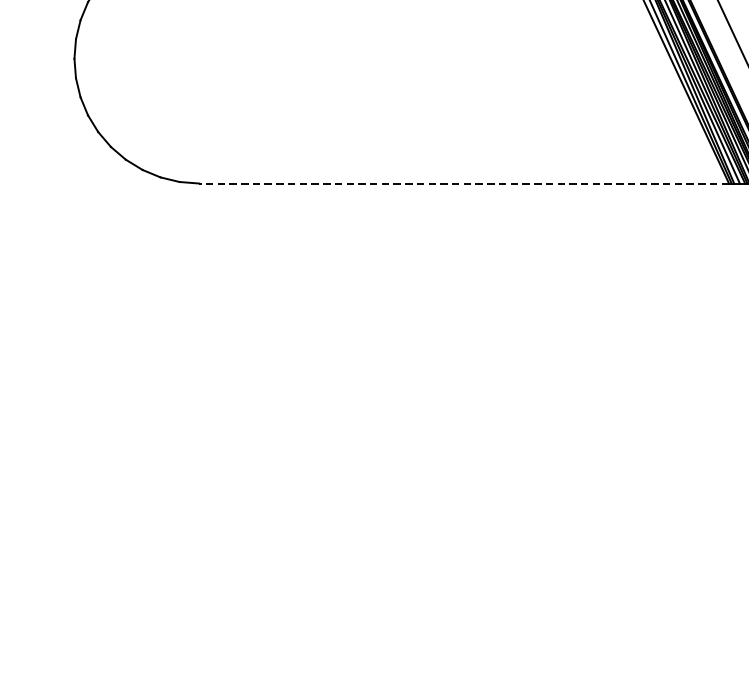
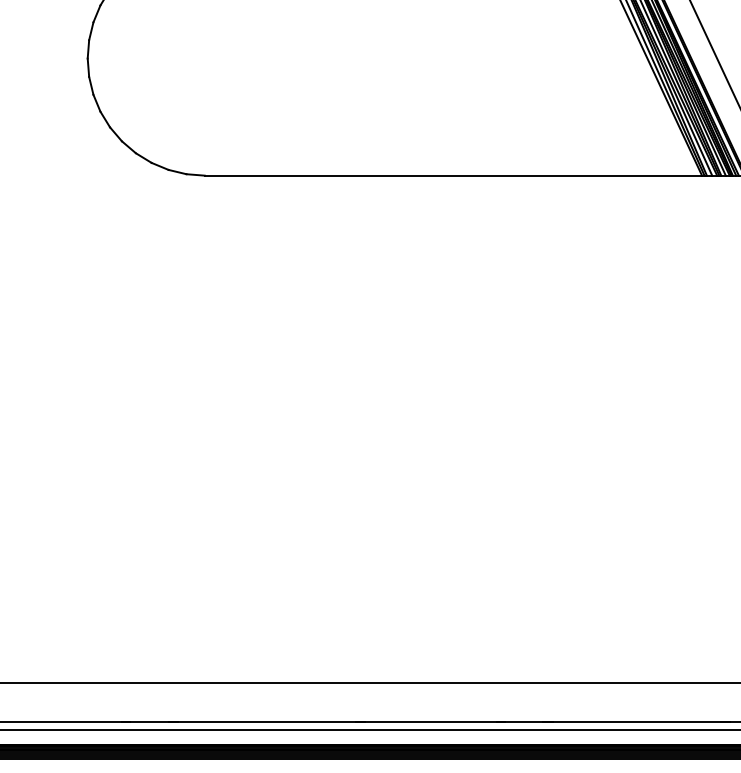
line: (464, 183) -> (453, 175), dashed -> solid

